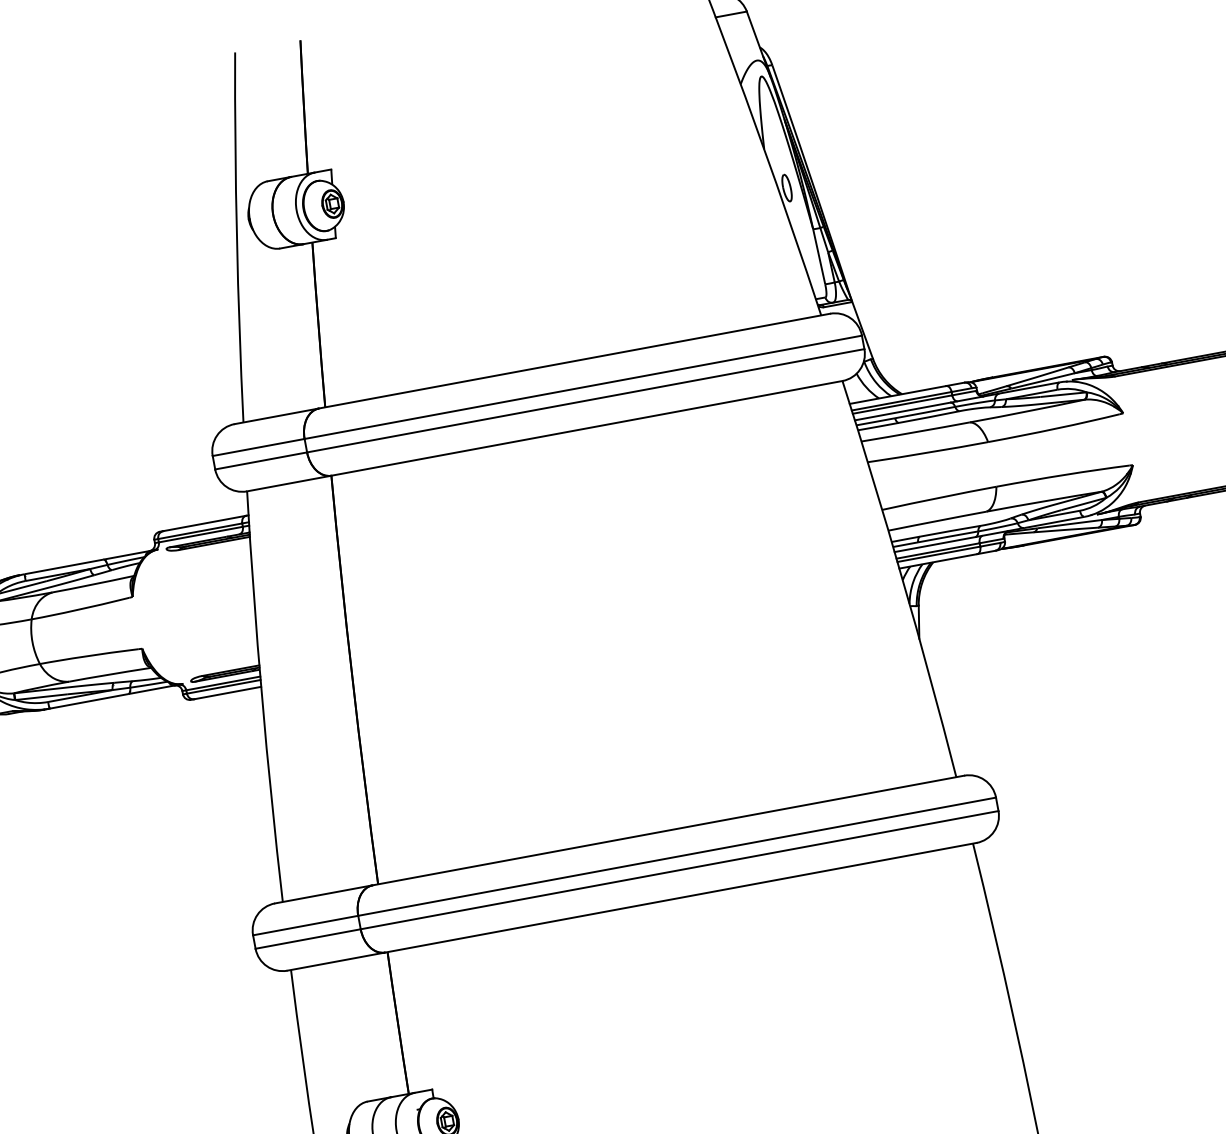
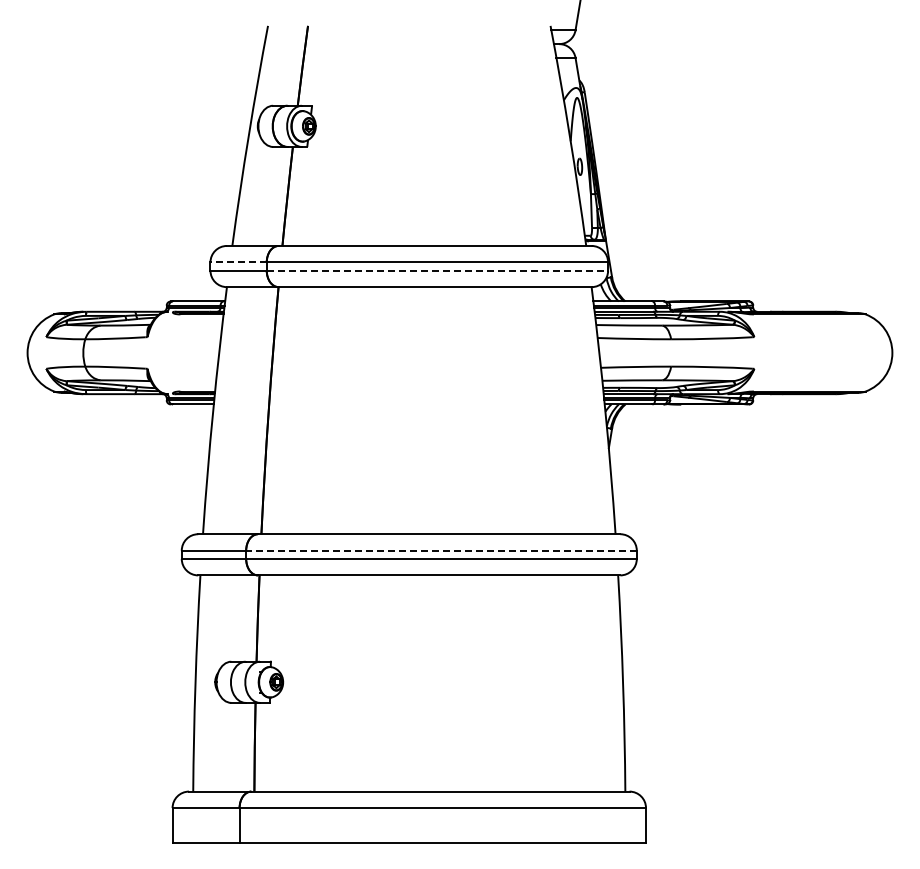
line: (585, 400) -> (437, 270), solid -> dashed
line: (258, 447) -> (238, 262), solid -> dashed
line: (677, 856) -> (441, 550), solid -> dashed

